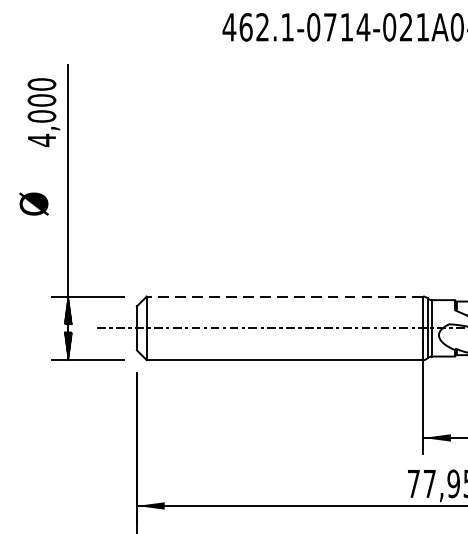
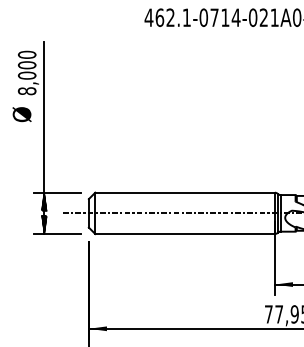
text: (40, 140) -> (26, 91), 4,000 -> 8,000
text: (33, 203) -> (21, 114), moved
line: (285, 296) -> (185, 192), dashed -> solid

